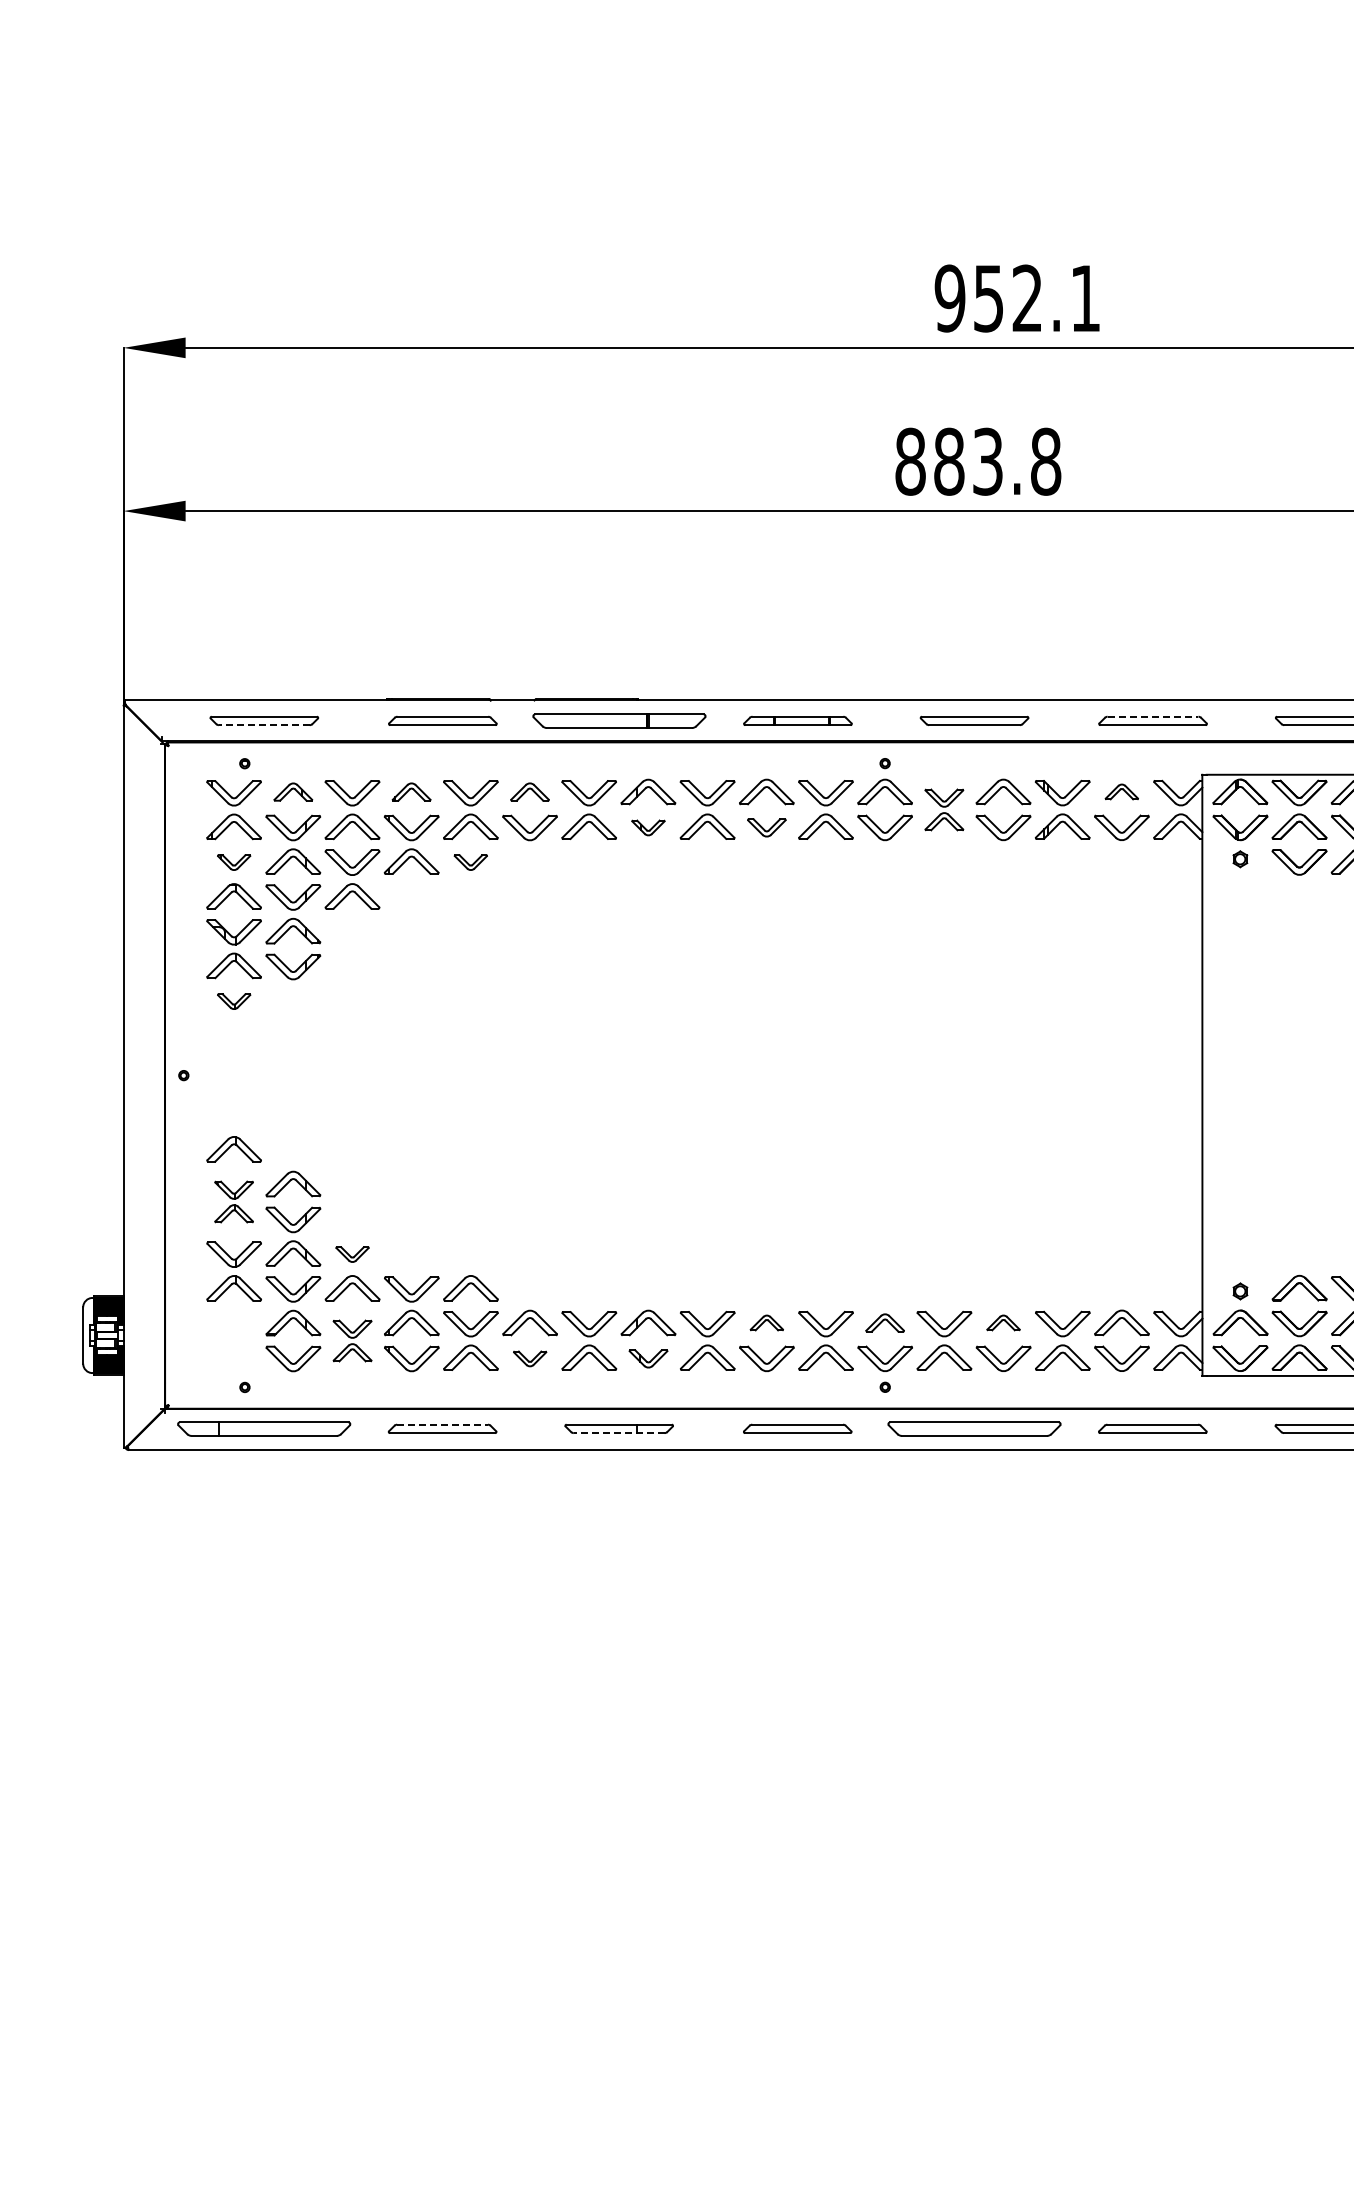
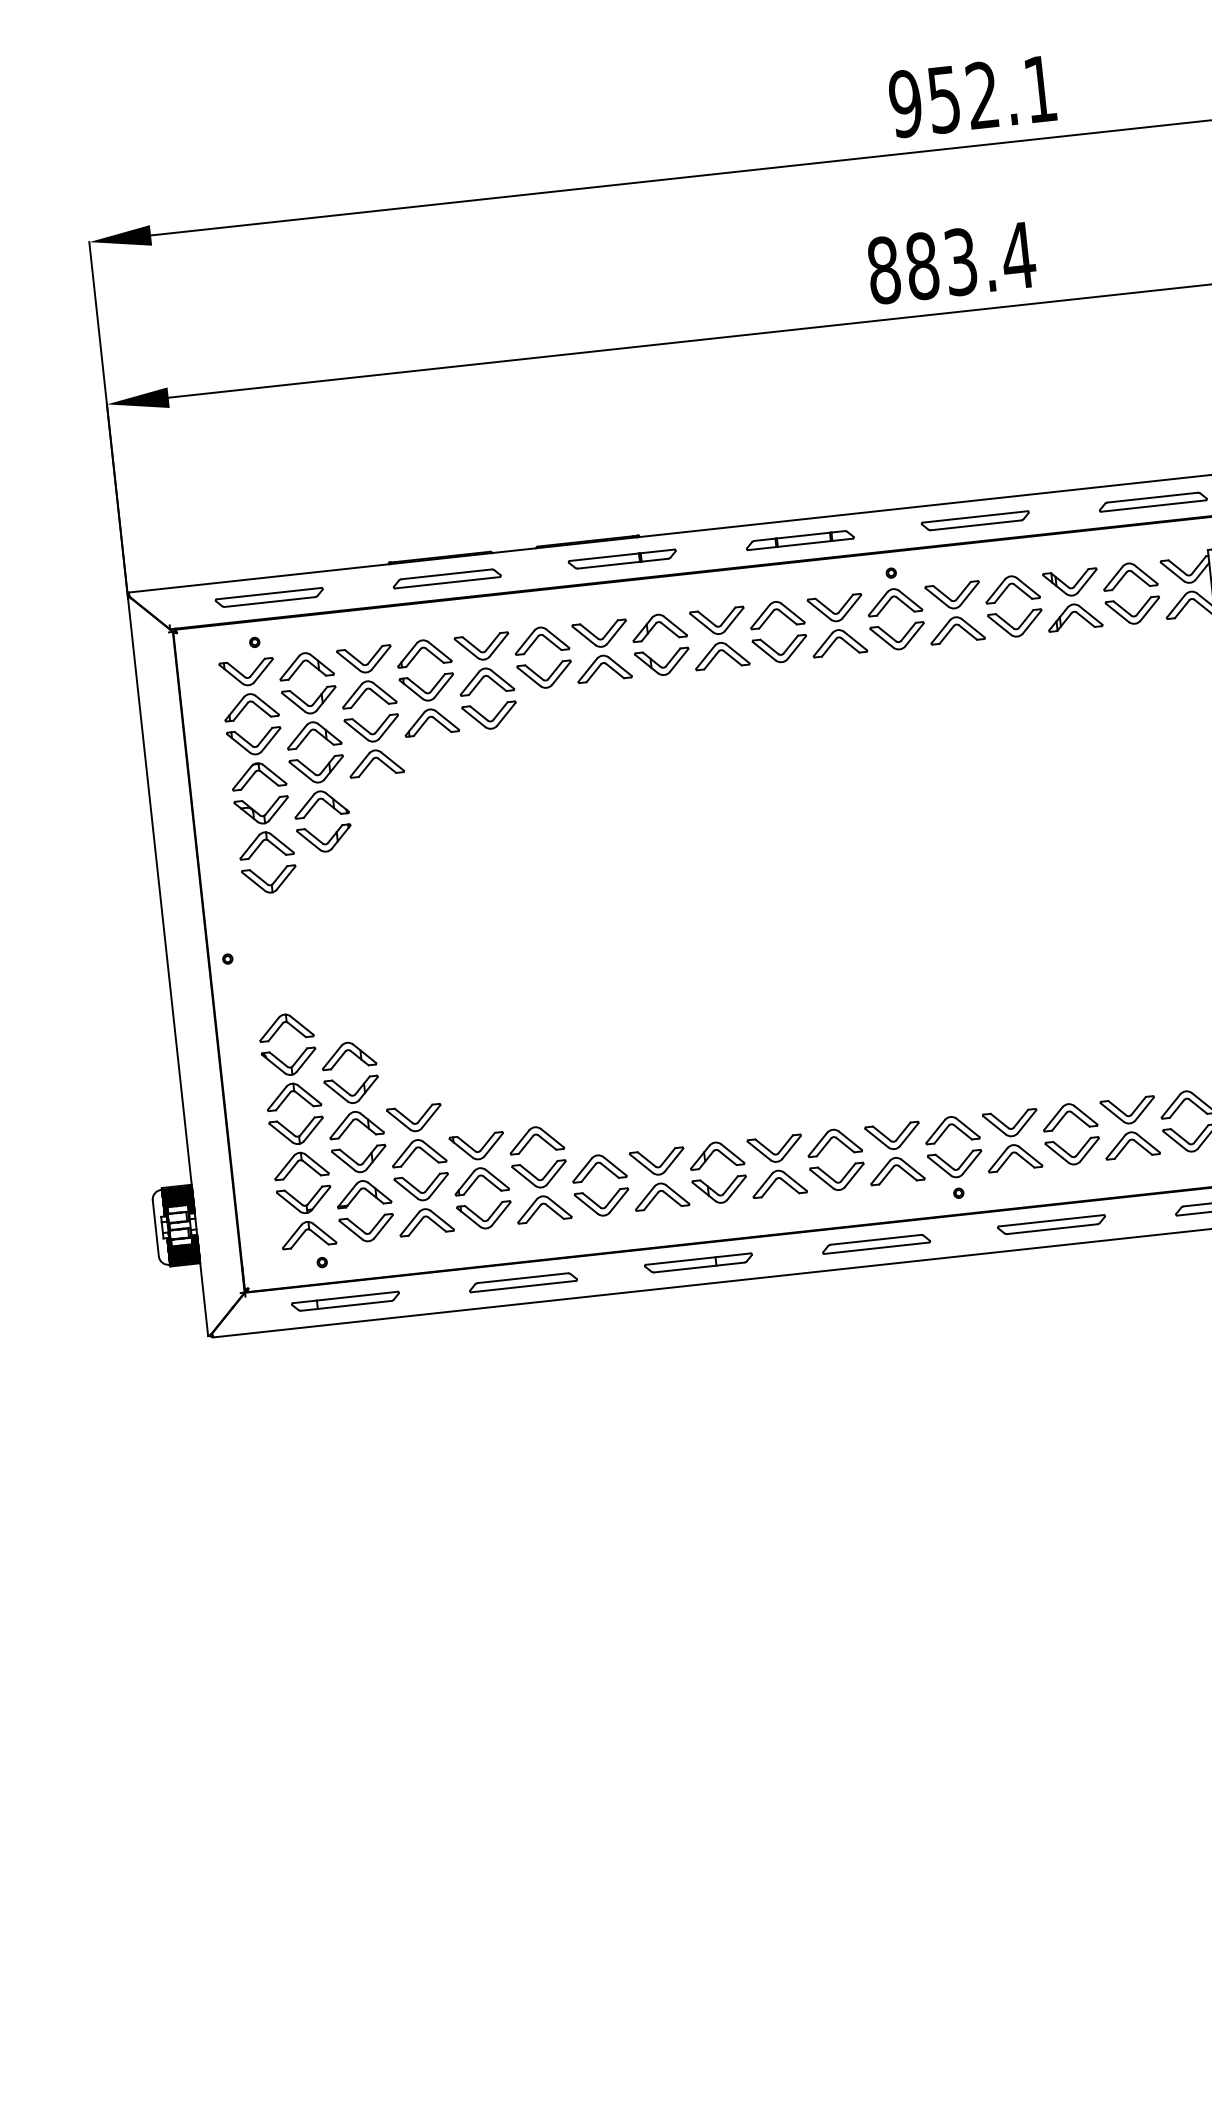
text: (1045, 461) -> (1018, 255), 883.8 -> 883.4
line: (1153, 716) -> (1153, 497), dashed -> solid
part: (619, 720) -> (622, 559), size x0.62
line: (263, 725) -> (269, 602), dashed -> solid
part: (293, 791) -> (306, 664), size x1.43
part: (411, 791) -> (423, 652), size x1.43
part: (529, 791) -> (540, 639), size x1.43
part: (1121, 791) -> (1129, 575), size x1.67
part: (944, 809) -> (955, 612), size x1.43
part: (648, 827) -> (662, 662), size x1.67
part: (766, 827) -> (780, 649), size x1.43
part: (233, 862) -> (254, 741), size x1.67
part: (470, 862) -> (489, 716), size x1.67
part: (233, 1001) -> (269, 880), size x1.67
part: (233, 1201) -> (290, 1078), size x1.43
part: (352, 1254) -> (414, 1118), size x1.67
part: (766, 1322) -> (833, 1141), size x1.67
part: (884, 1322) -> (951, 1128), size x1.43
part: (1003, 1322) -> (1069, 1116), size x1.67
part: (352, 1340) -> (424, 1204), size x1.43
part: (233, 1341) -> (305, 1218), added
part: (529, 1358) -> (602, 1203), size x1.67
part: (648, 1358) -> (720, 1190), size x1.43
line: (443, 1424) -> (523, 1277), dashed -> solid
part: (263, 1428) -> (345, 1301), size x0.62
part: (973, 1428) -> (1050, 1224), size x0.62
line: (618, 1433) -> (698, 1267), dashed -> solid

